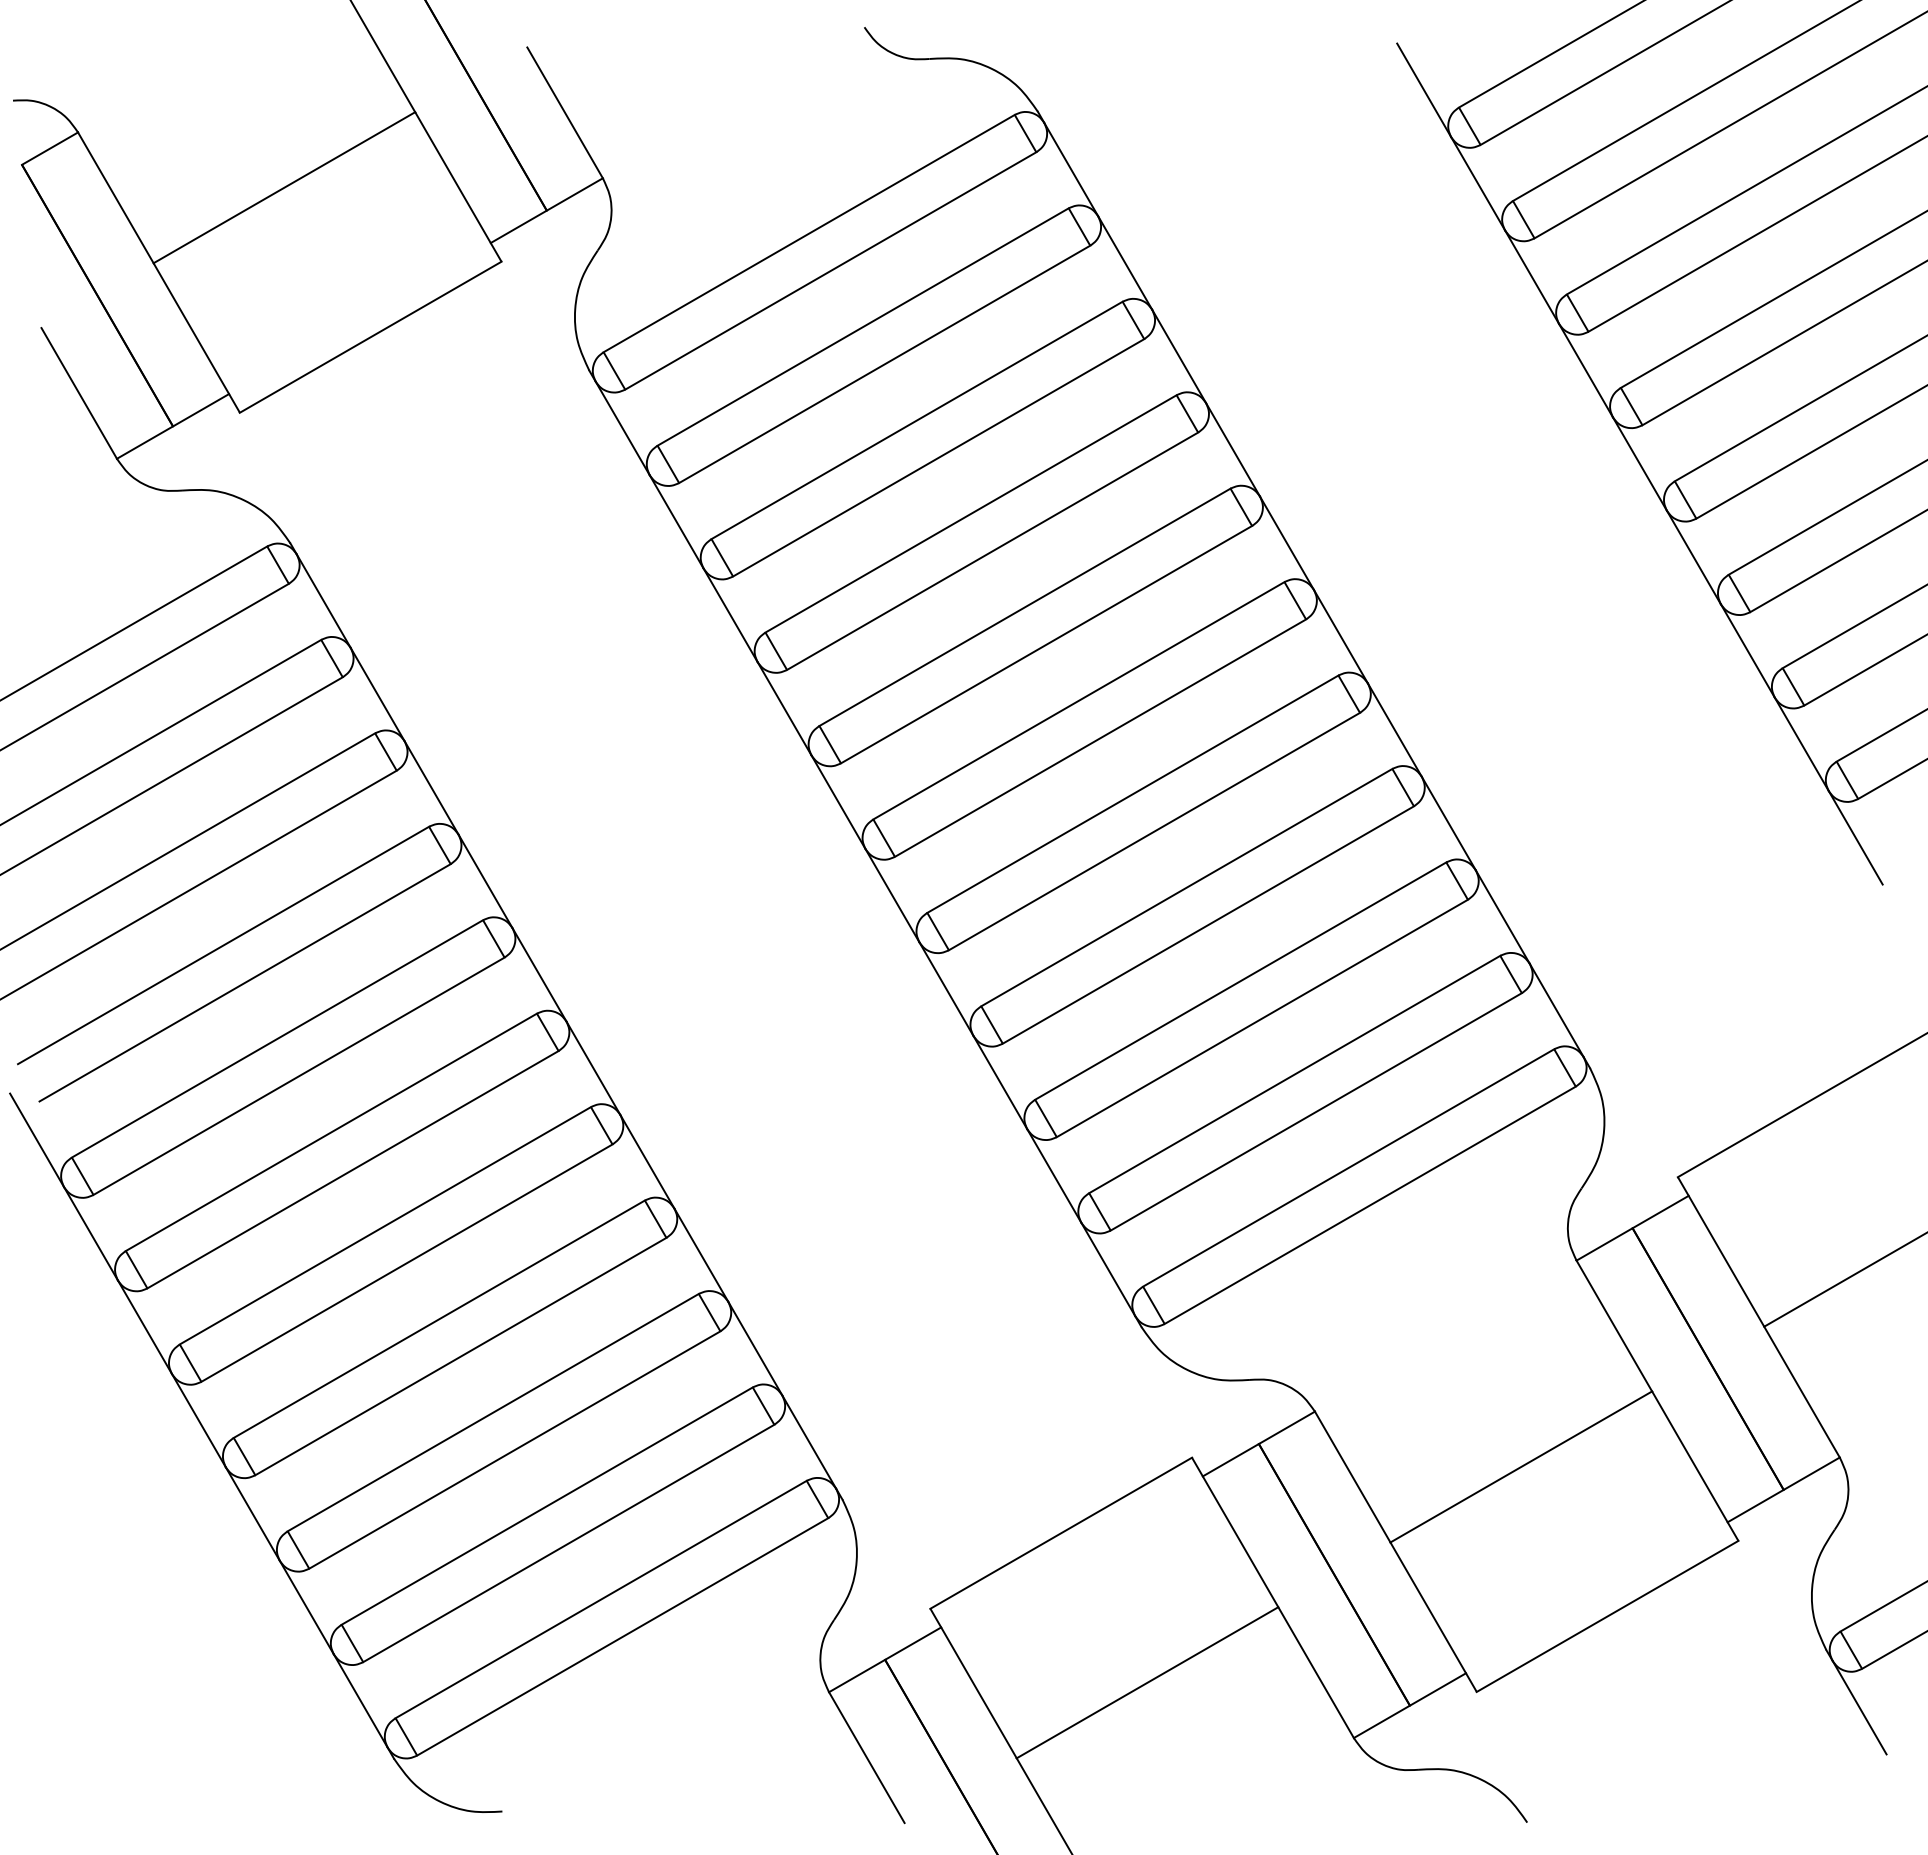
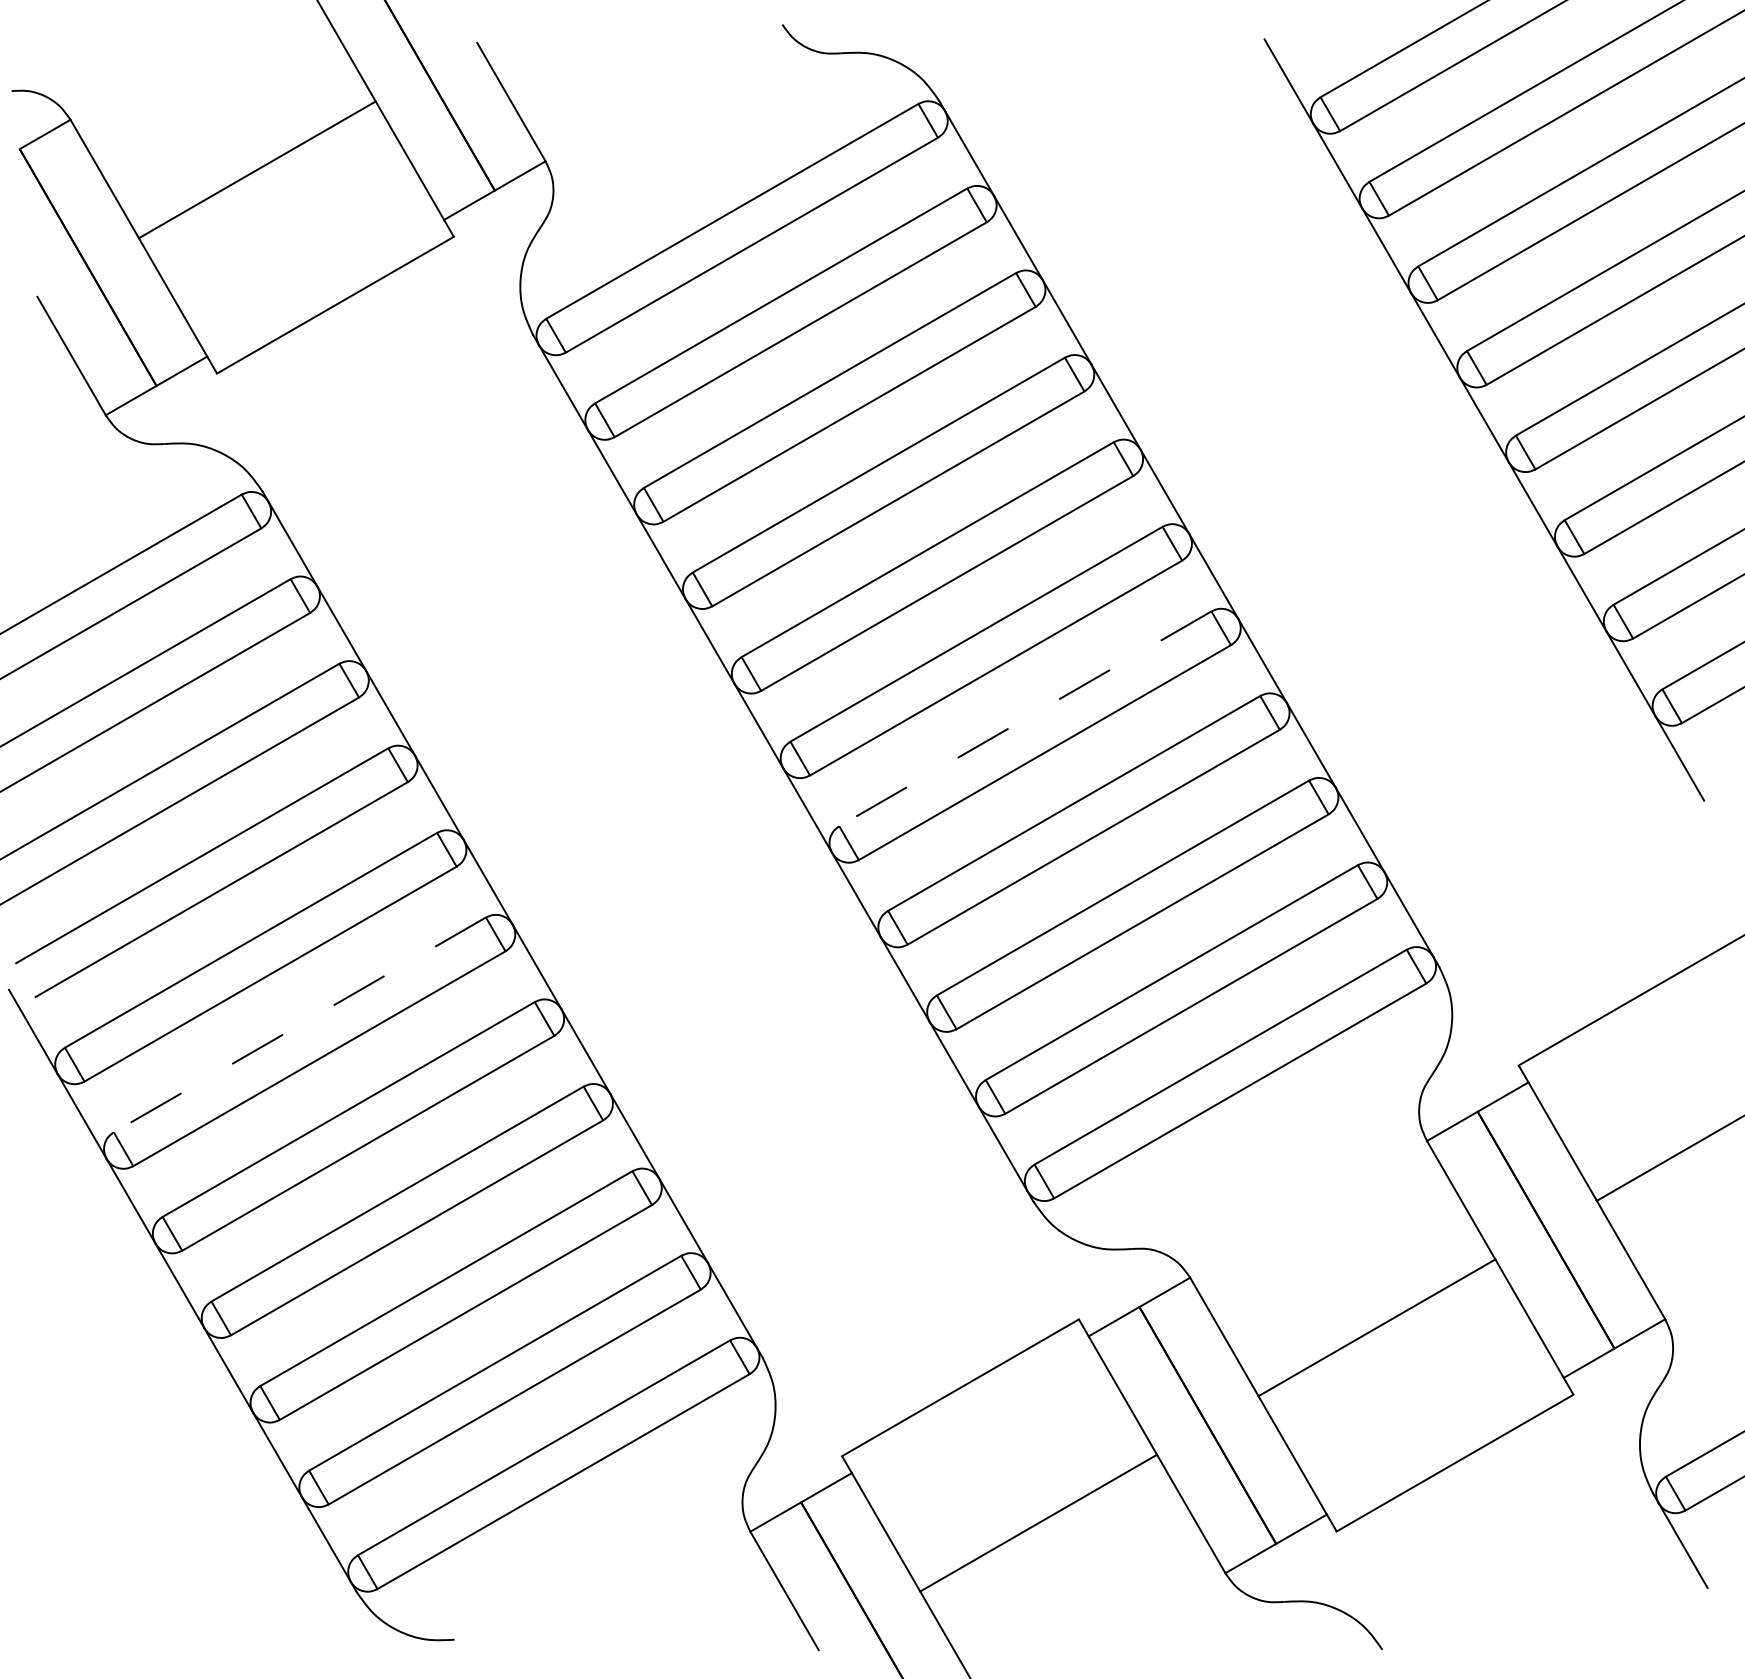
line: (1132, 794) -> (1025, 719), solid -> dashed
line: (330, 1132) -> (299, 1025), solid -> dashed

